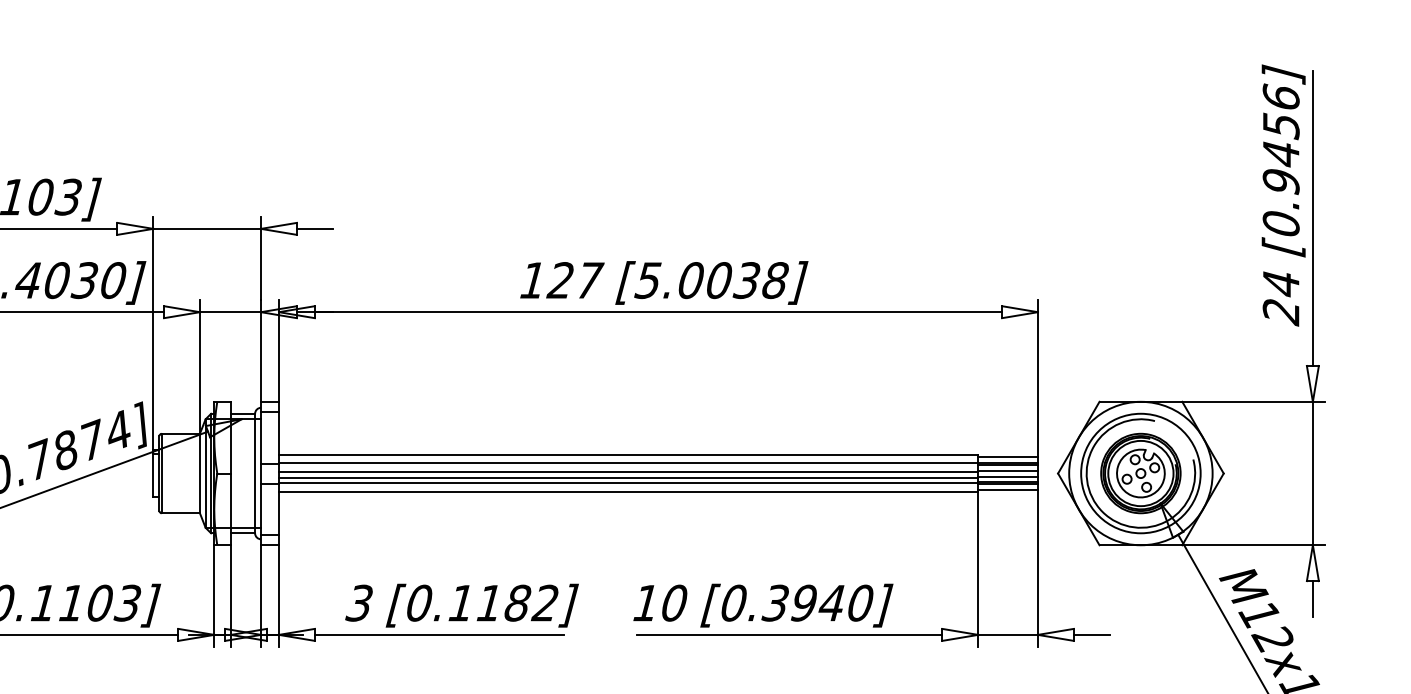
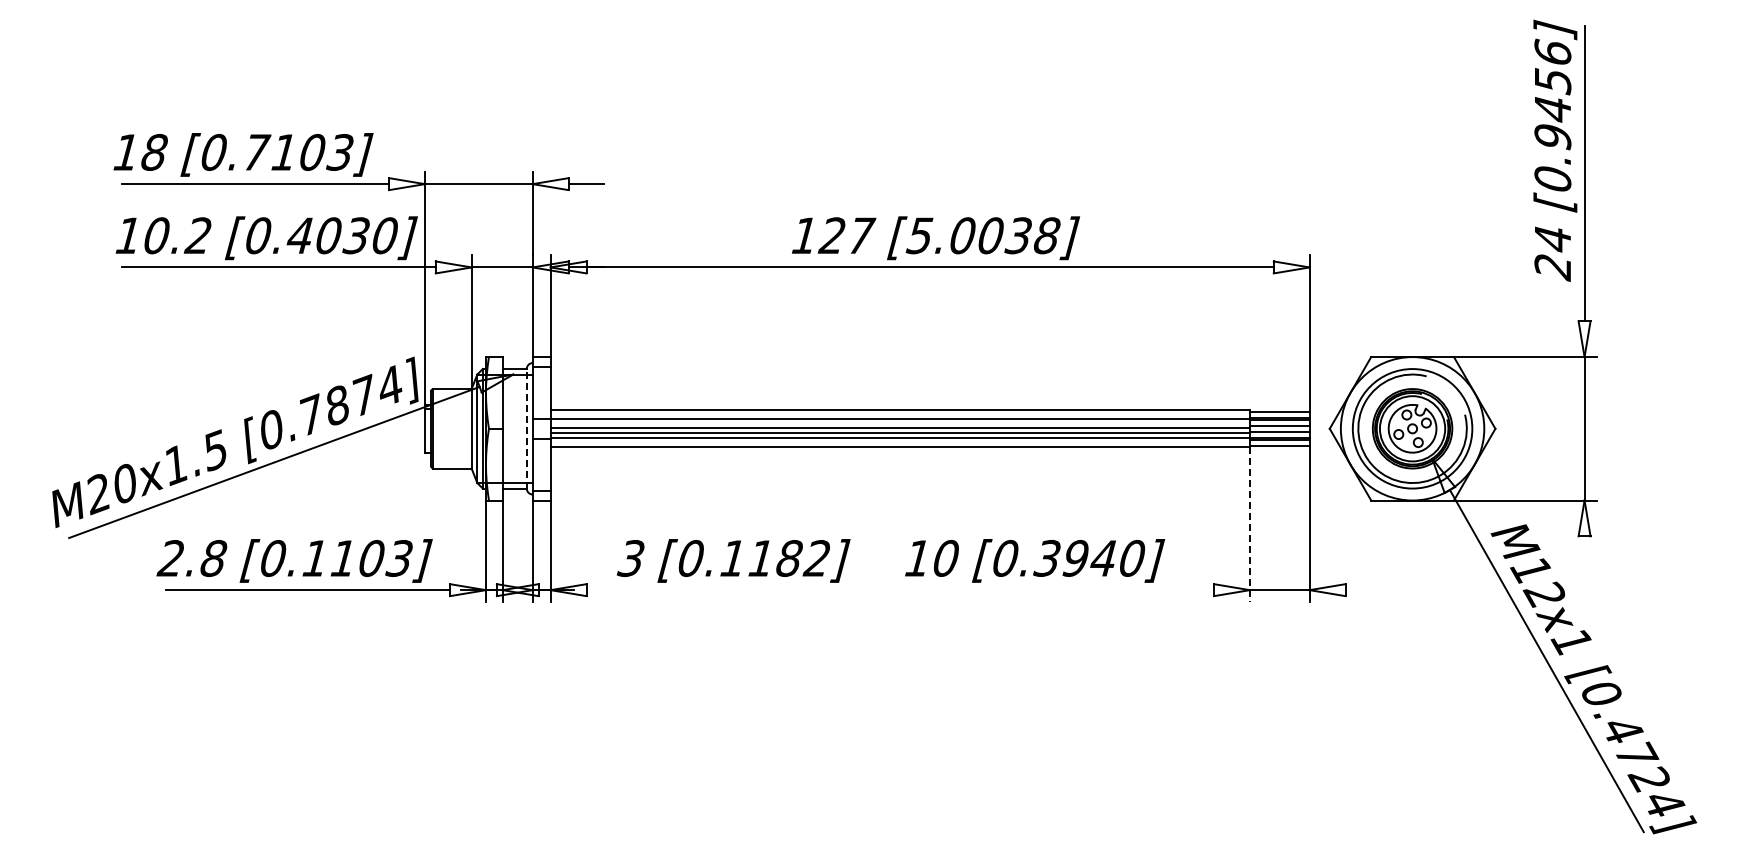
line: (254, 473) -> (526, 428), solid -> dashed
line: (977, 570) -> (1249, 525), solid -> dashed
line: (1312, 599) -> (1584, 554), removed
line: (438, 635) -> (710, 590), removed
line: (789, 635) -> (1061, 590), removed
line: (1091, 635) -> (1363, 590), removed

